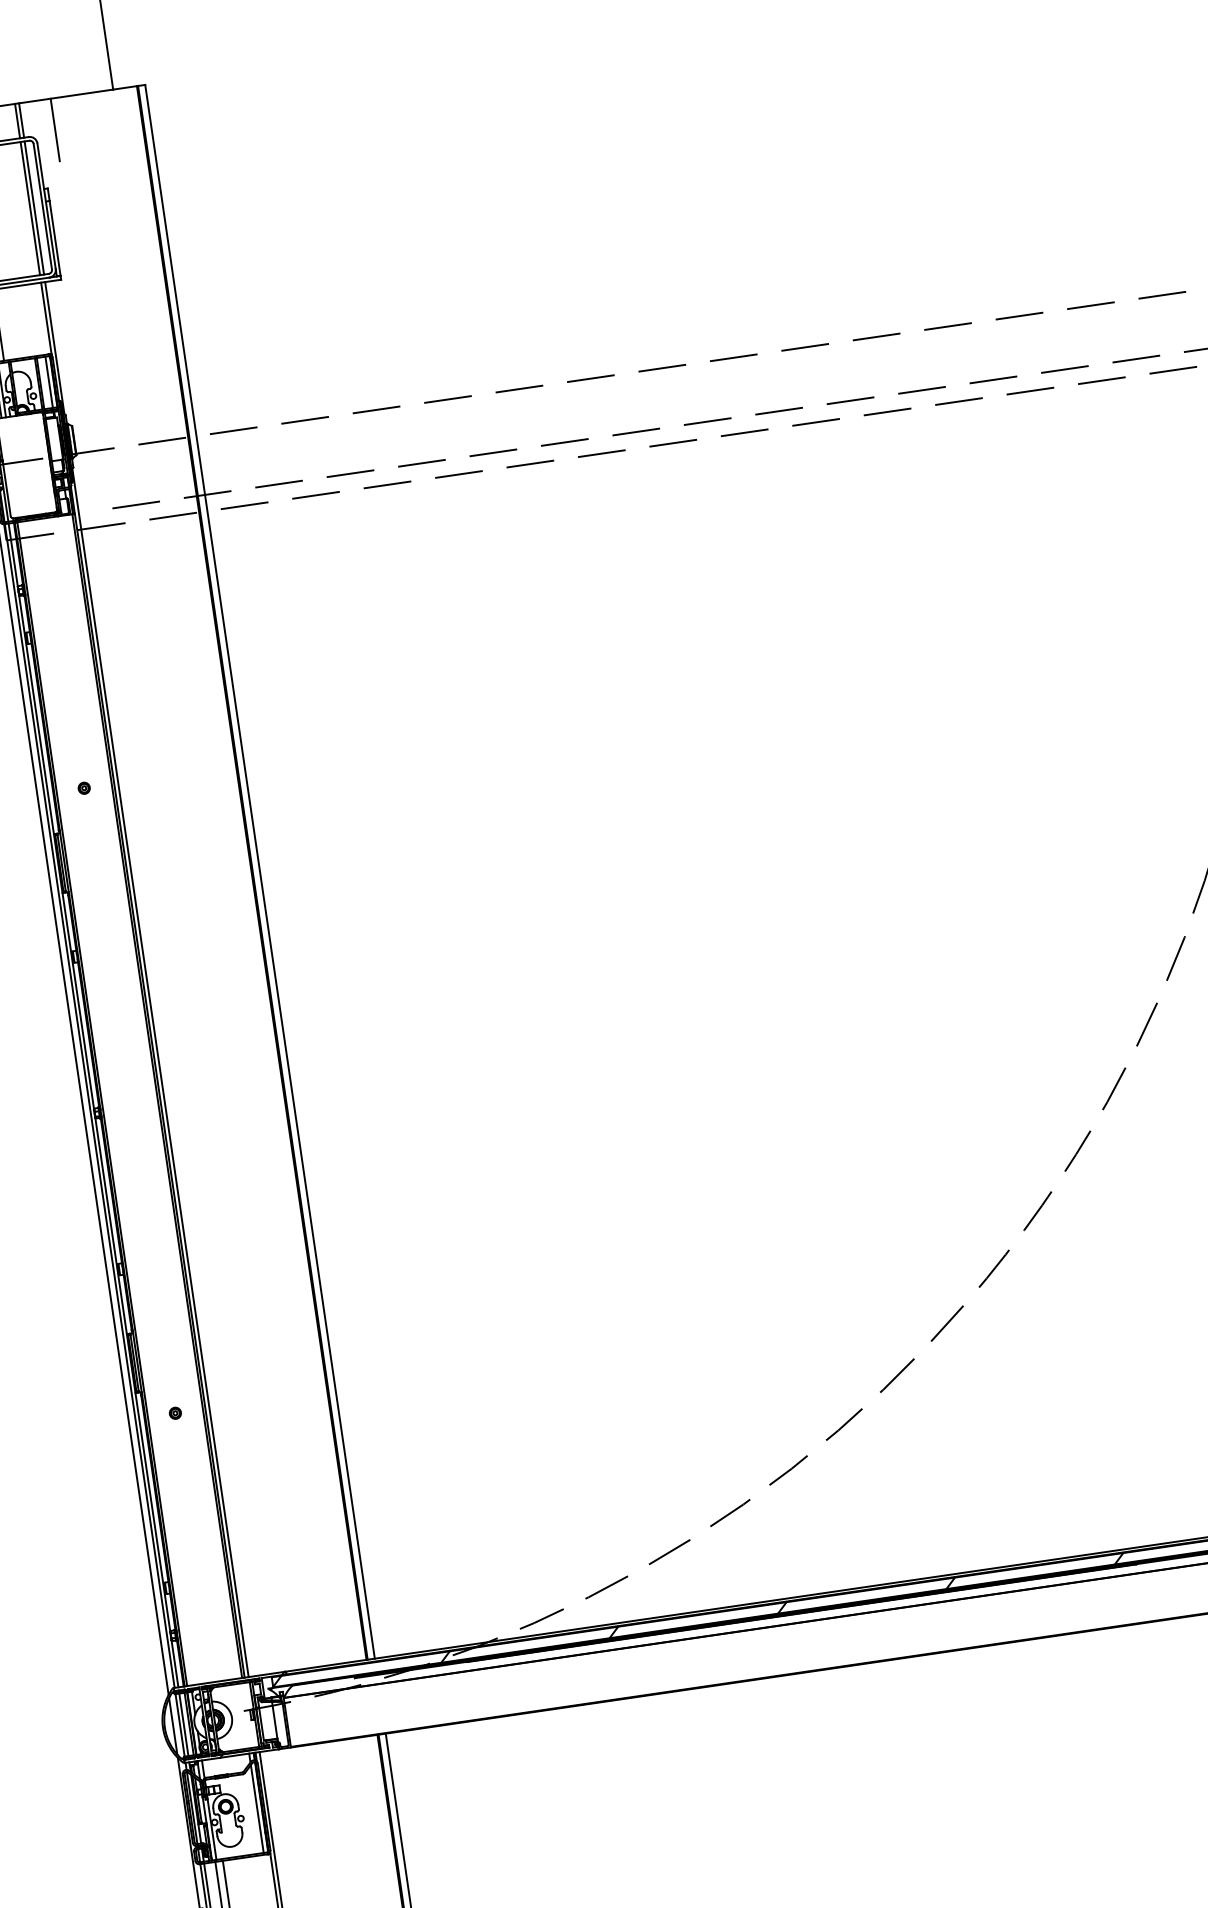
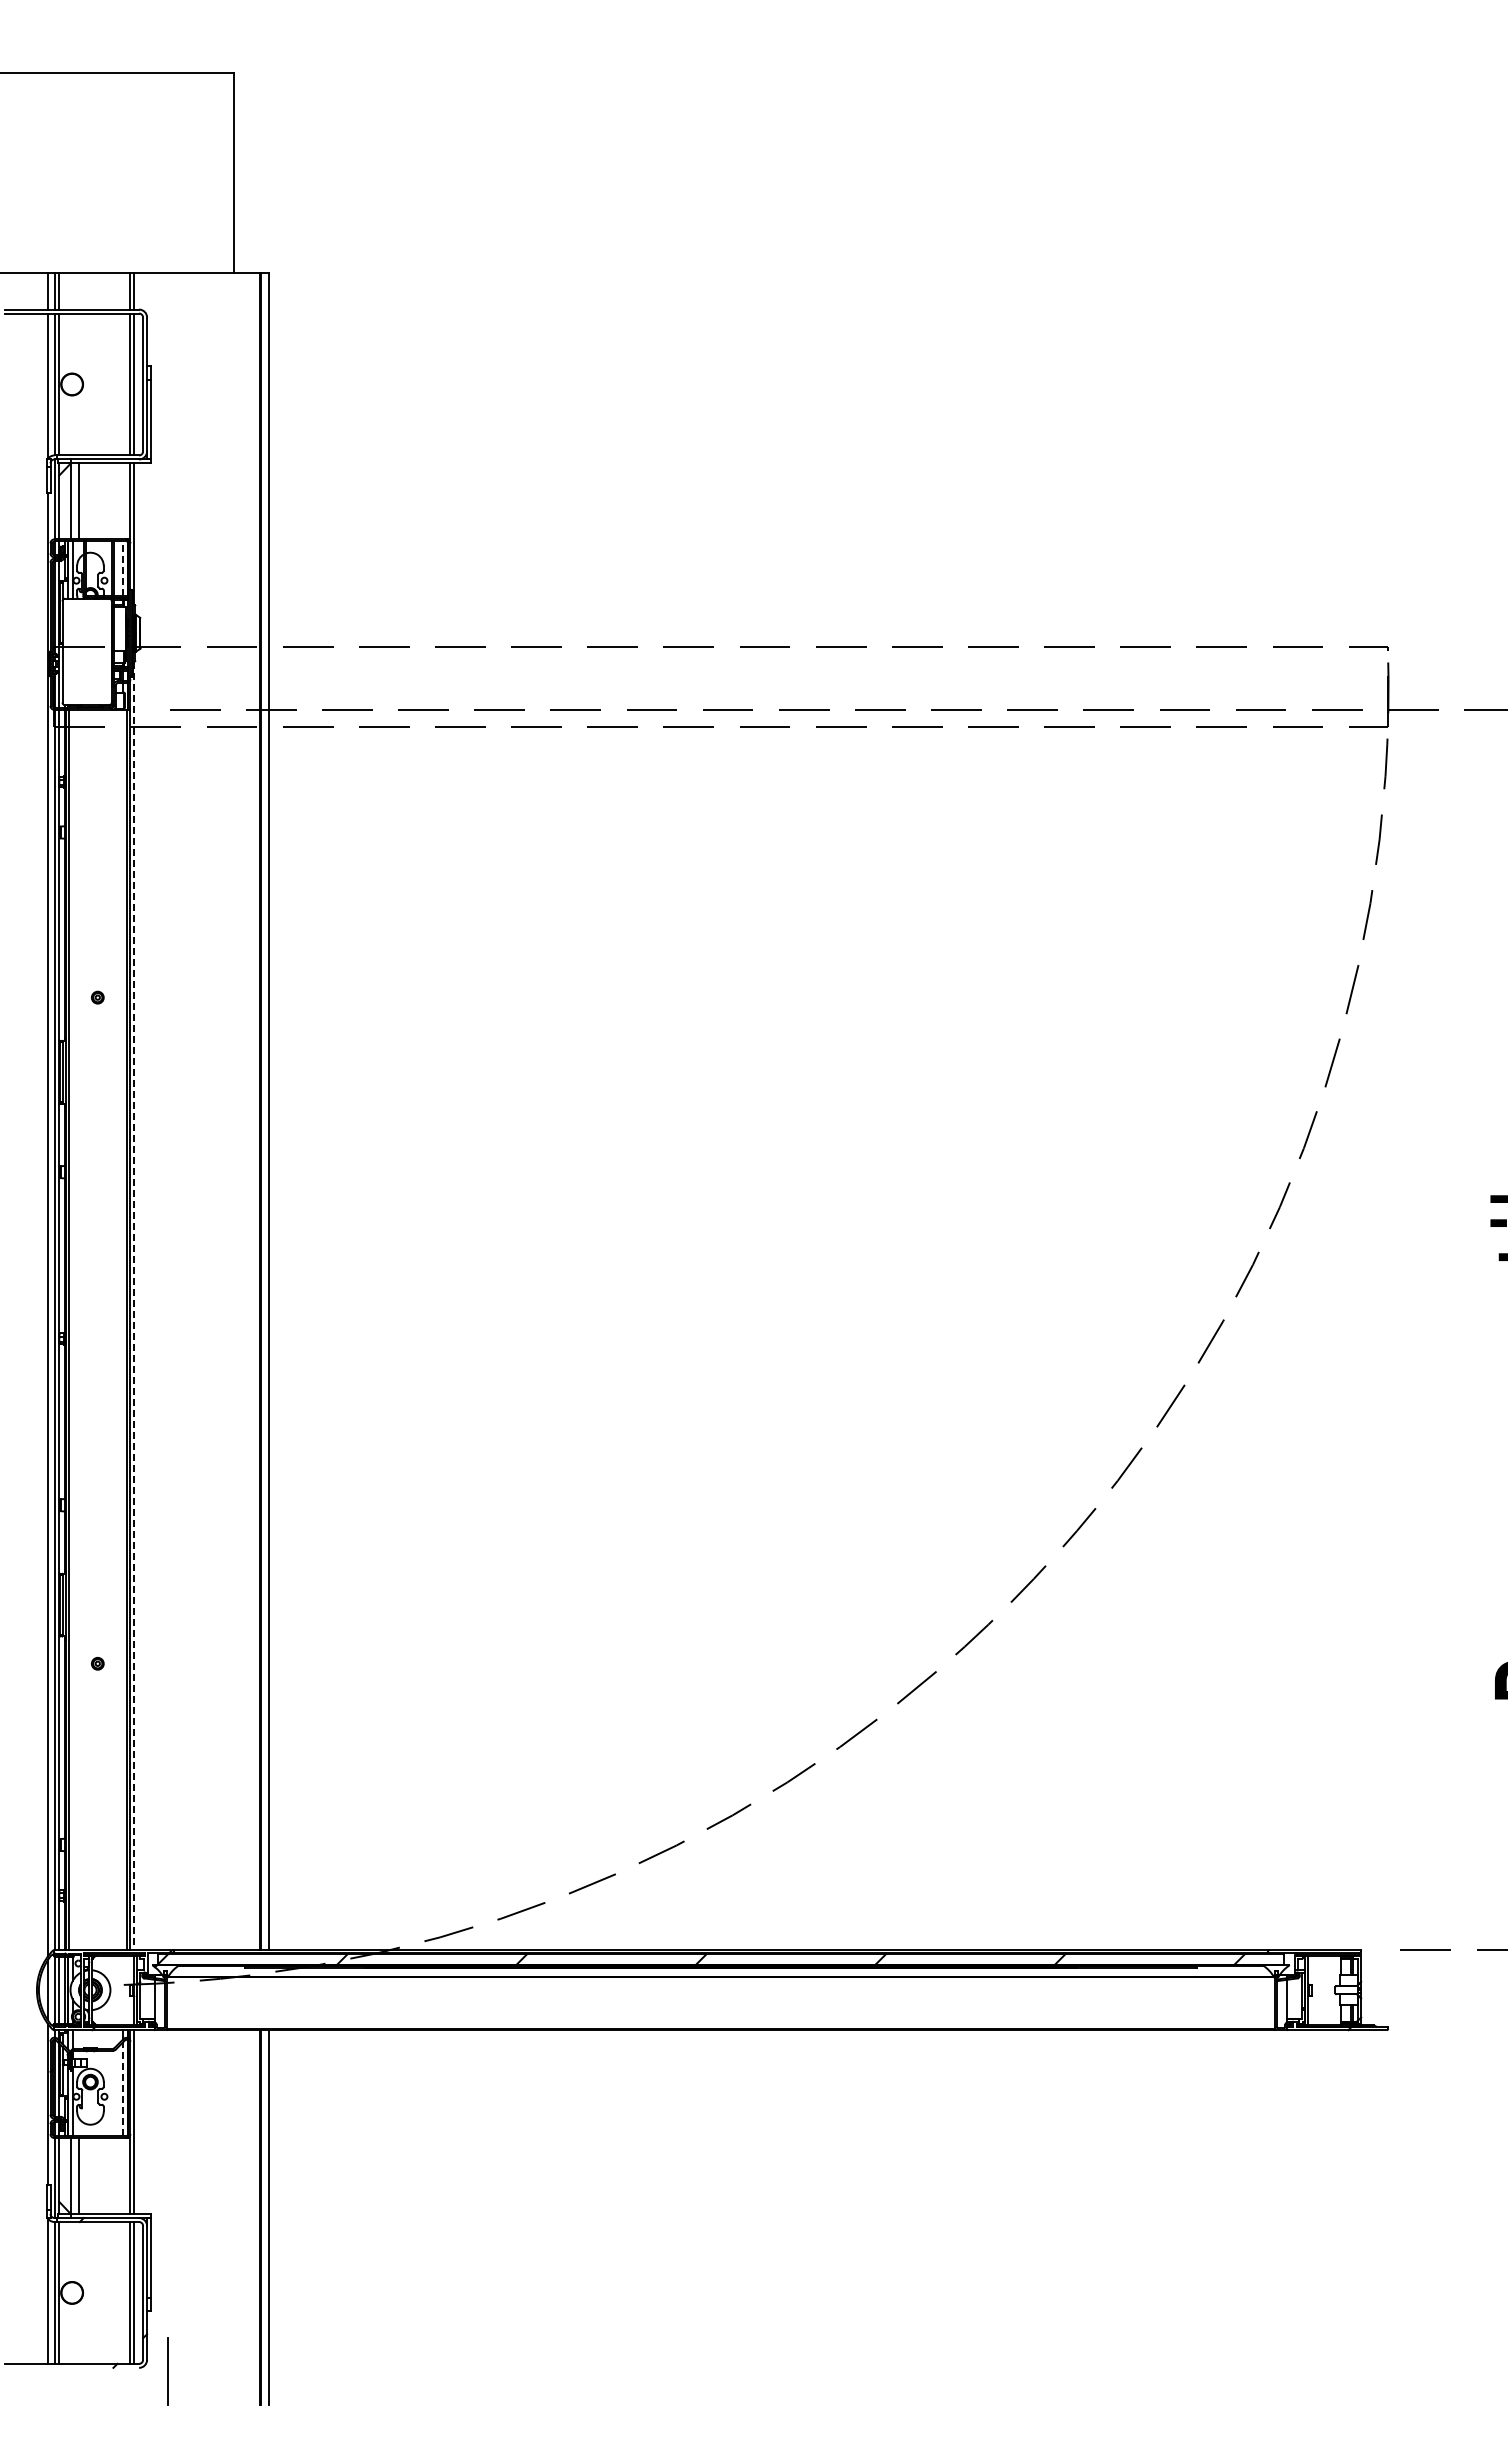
line: (54, 129) -> (167, 305), removed
line: (48, 382) -> (122, 568), solid -> dashed
line: (160, 1073) -> (134, 1306), solid -> dashed
line: (256, 1809) -> (122, 2089), solid -> dashed

